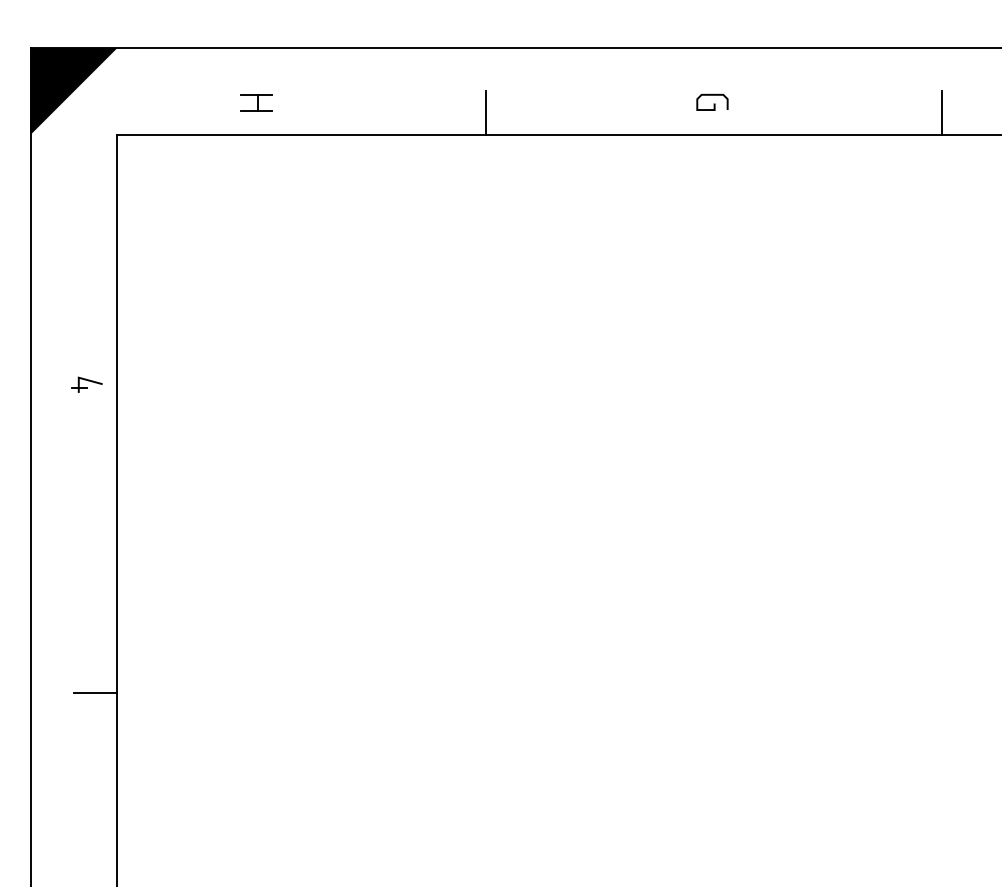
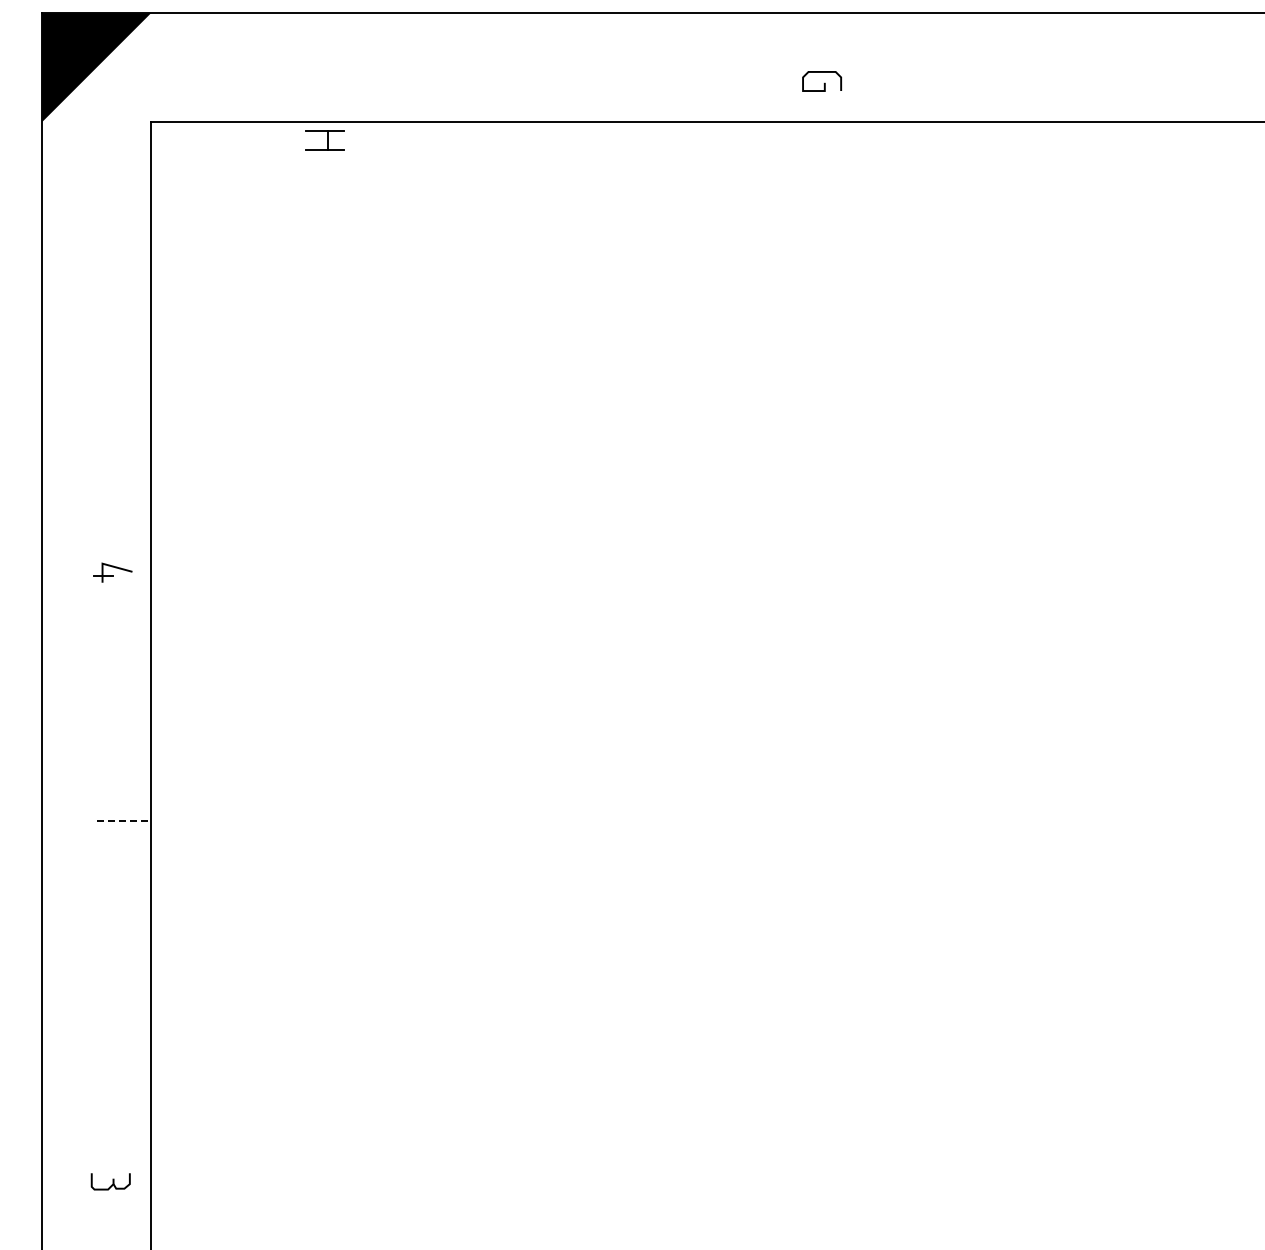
part: (255, 103) -> (324, 140), moved
curve: (713, 104) -> (823, 83), moved
line: (486, 112) -> (613, 94), removed
line: (941, 112) -> (1184, 94), removed
part: (86, 384) -> (112, 572), moved
line: (96, 692) -> (124, 821), solid -> dashed

